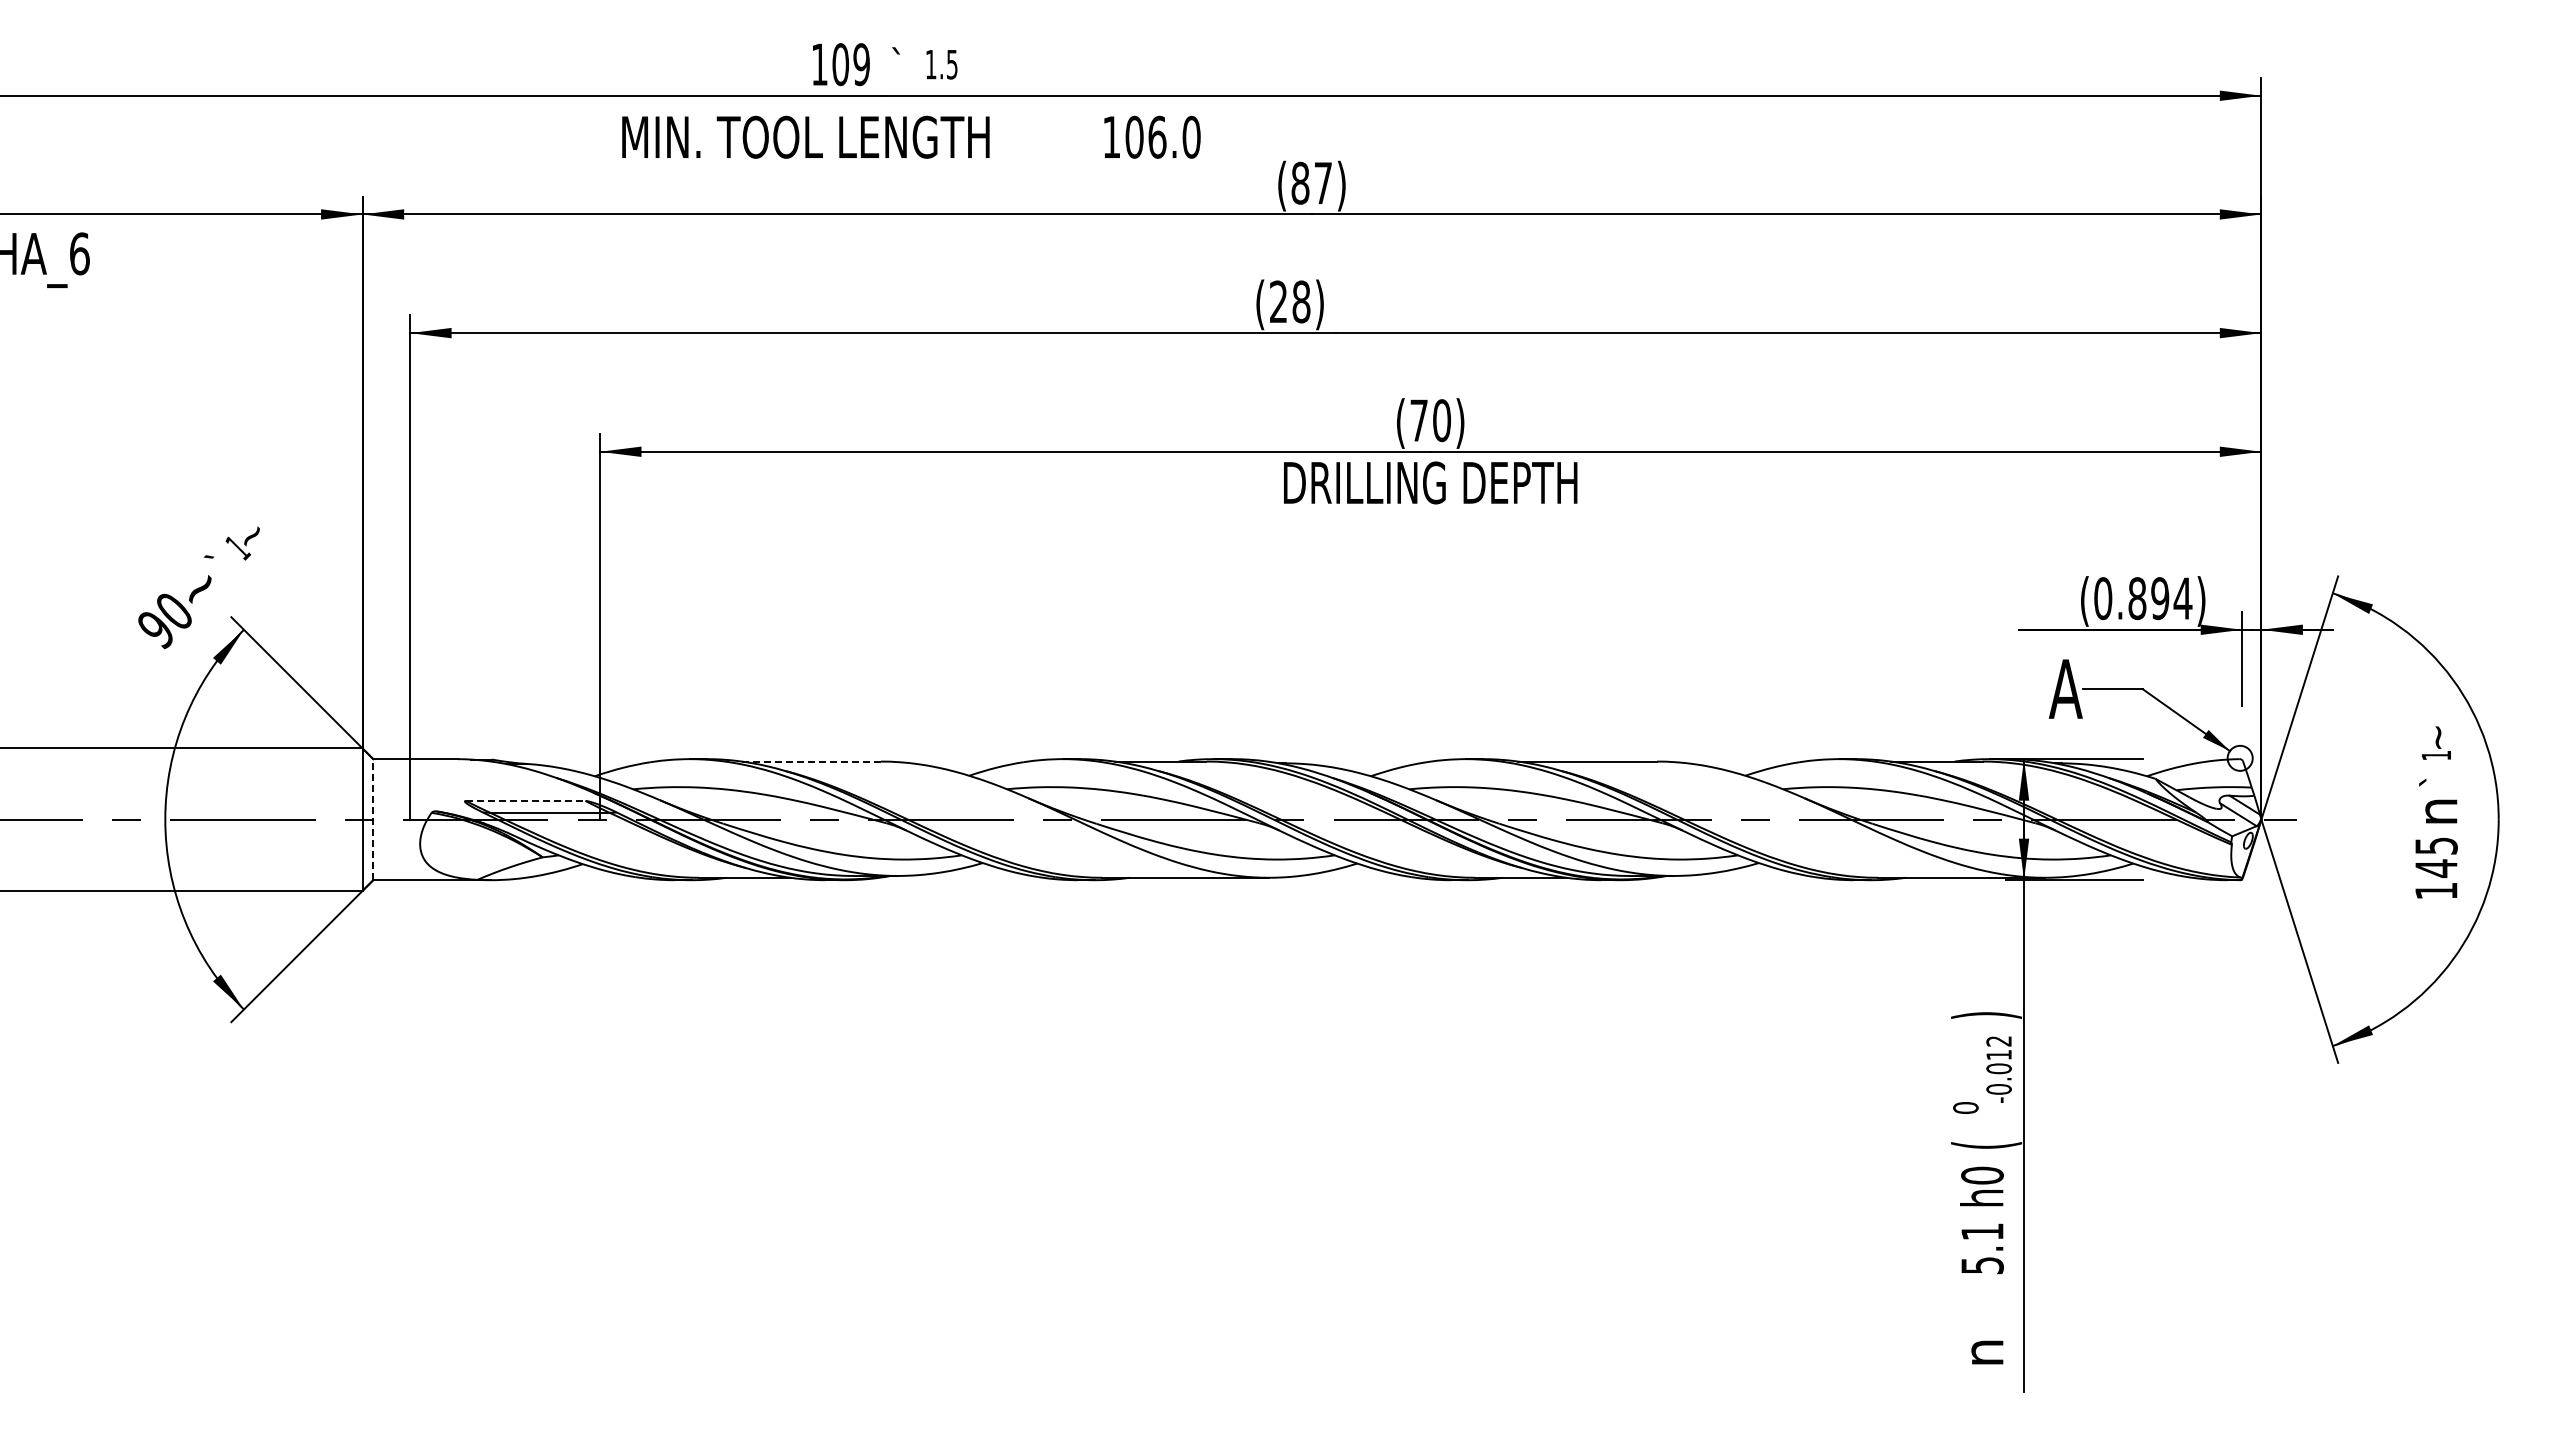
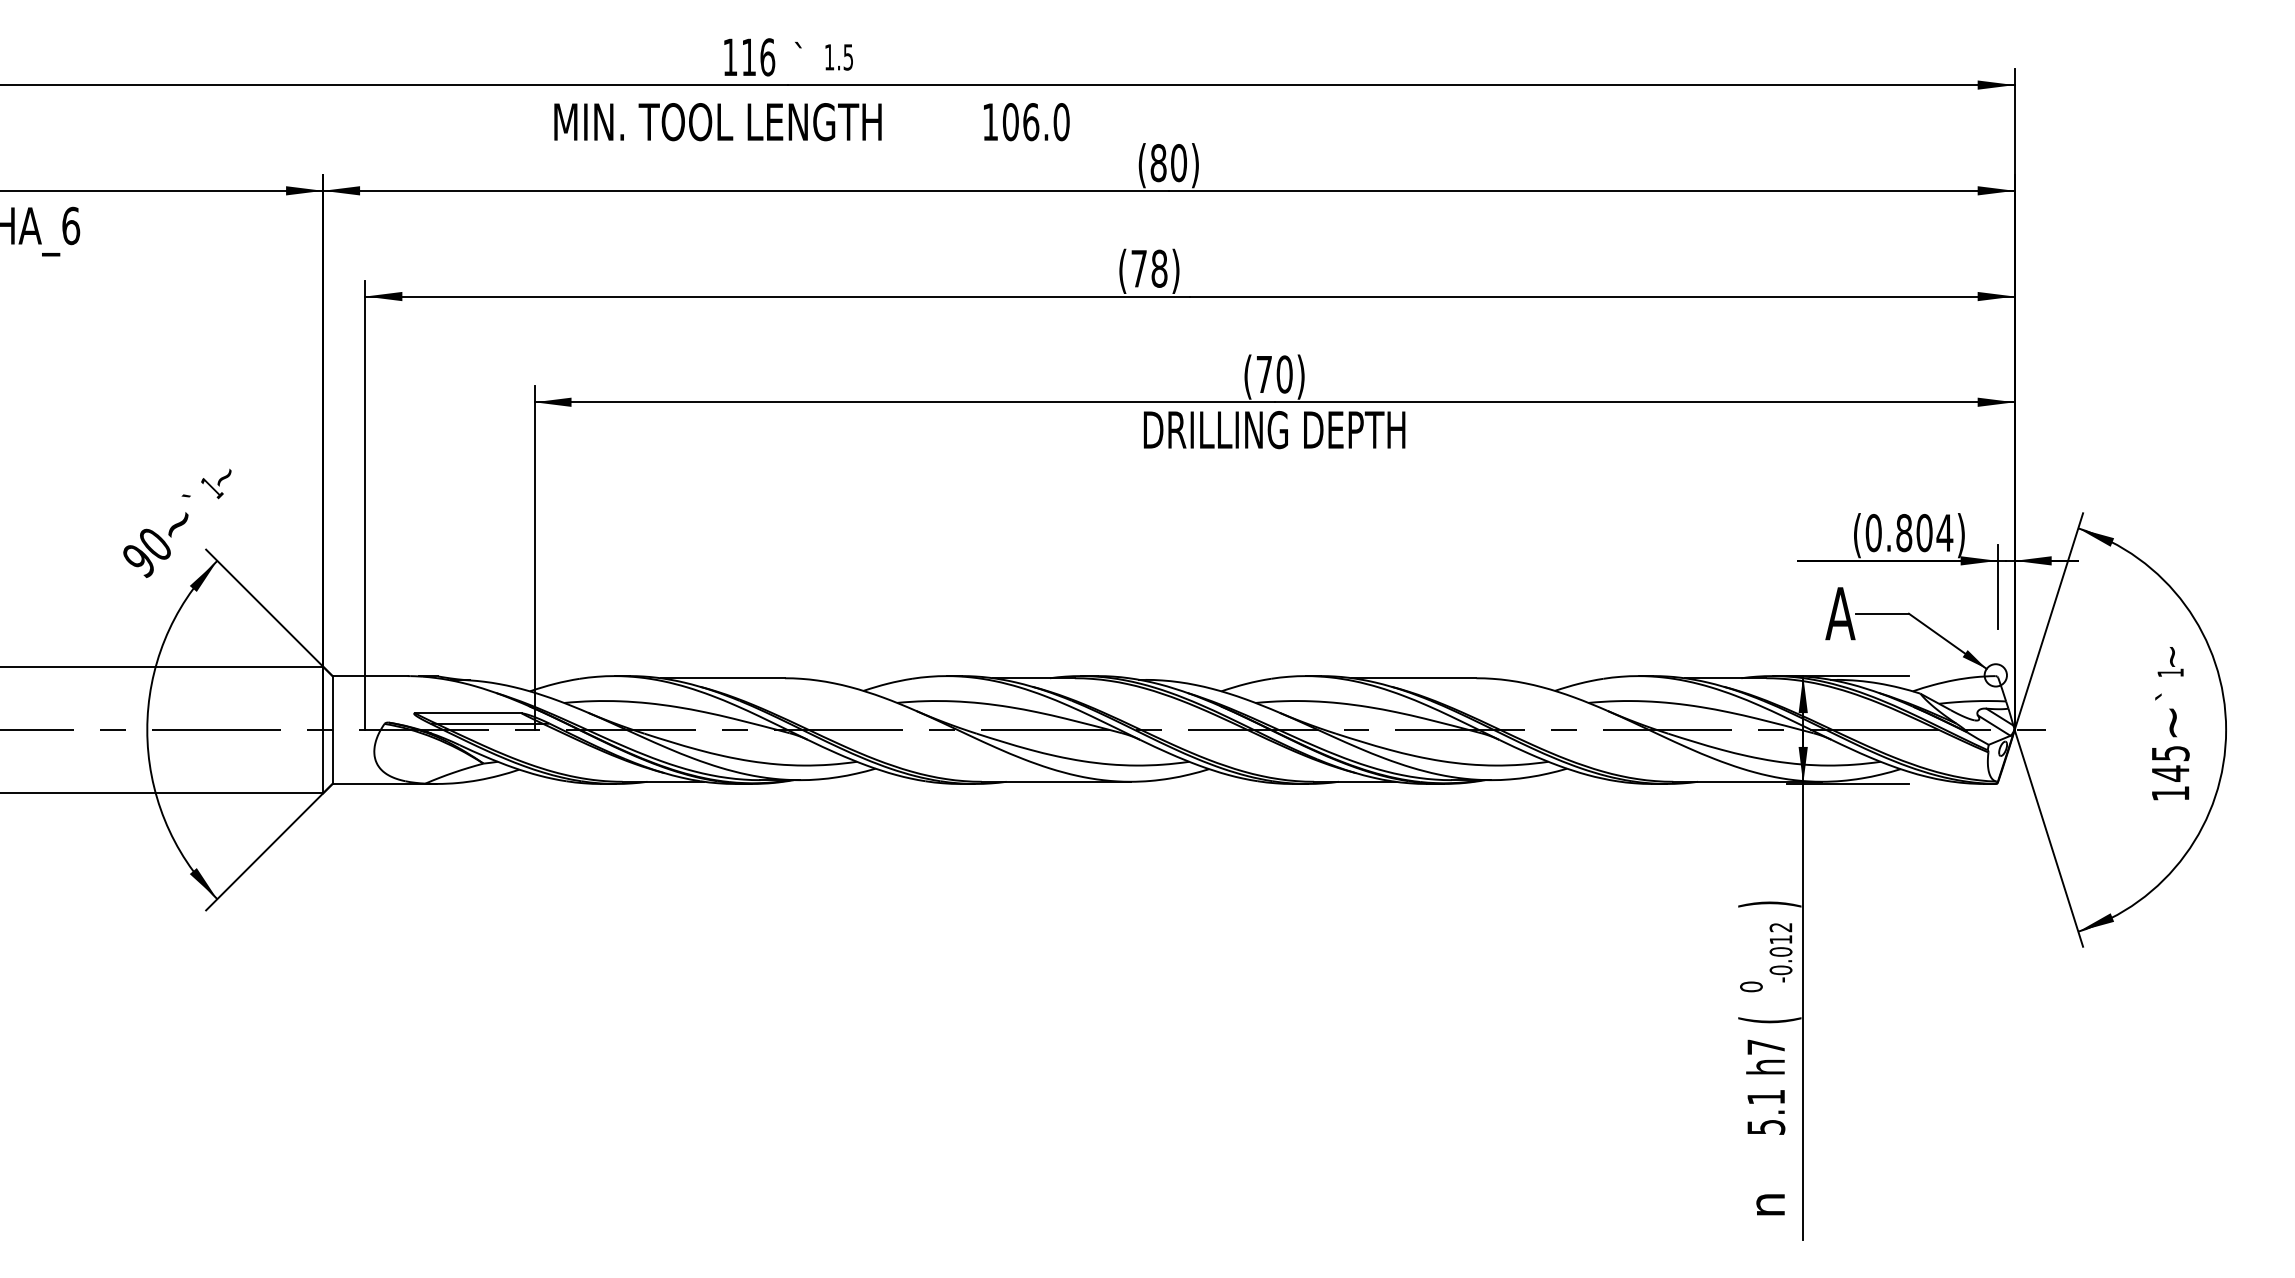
text: (851, 64) -> (758, 57), 109 -> 116
text: (1323, 182) -> (1179, 162), (87) -> (80)
text: (1278, 301) -> (1139, 268), (28) -> (78)
text: (2160, 598) -> (1924, 532), (0.894) -> (0.804)
line: (811, 761) -> (722, 678), dashed -> solid
line: (525, 800) -> (468, 712), dashed -> solid
text: (2441, 811) -> (2175, 722), n -> ~
line: (373, 819) -> (332, 729), dashed -> solid
text: (1982, 1175) -> (1766, 1047), h0 -> h7

